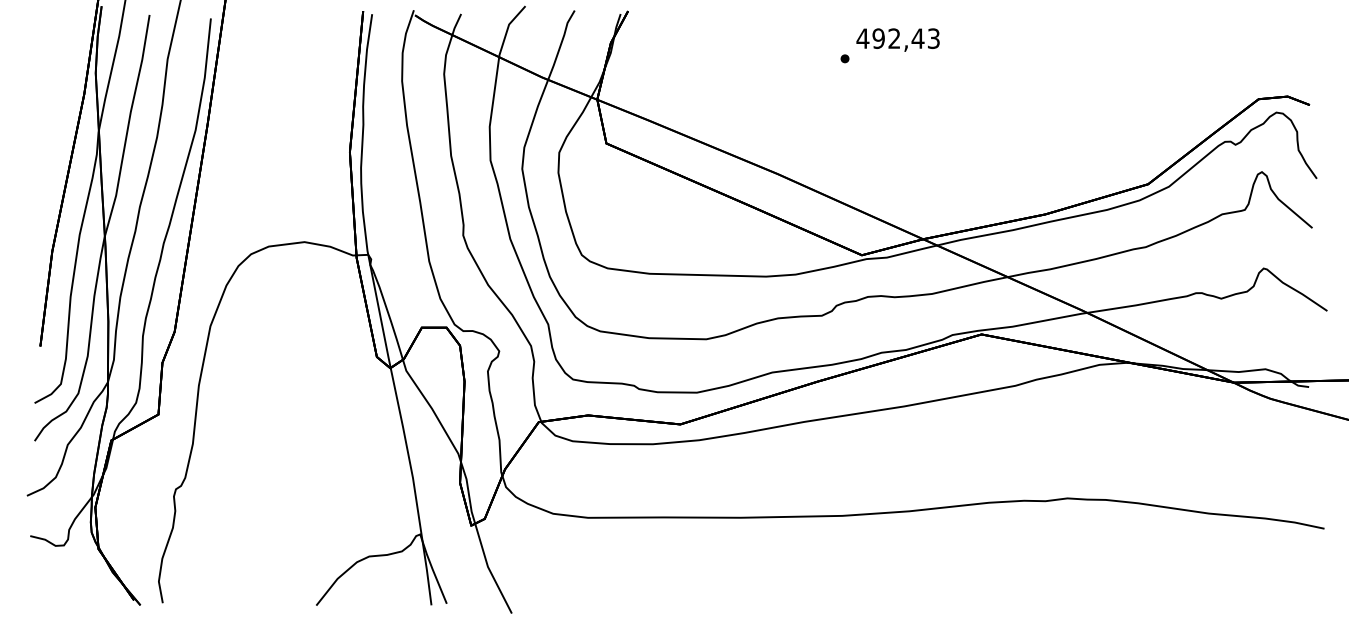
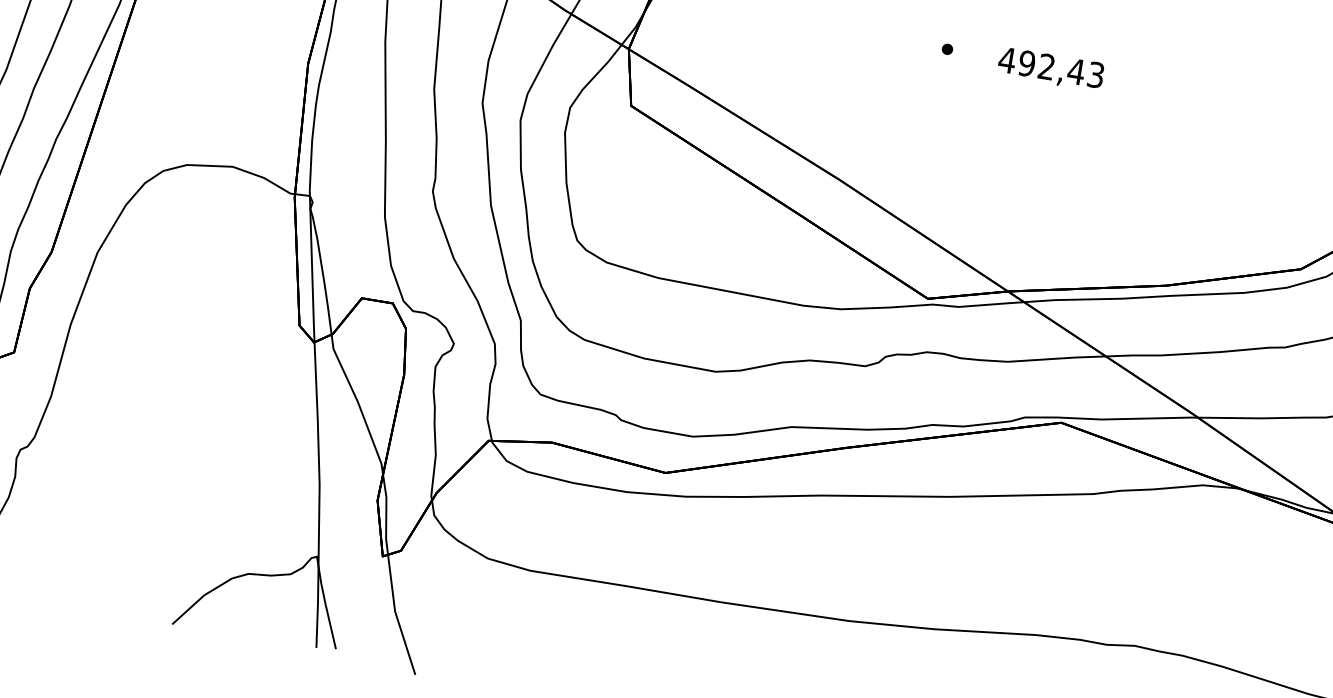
text: (897, 39) -> (1050, 68), moved

